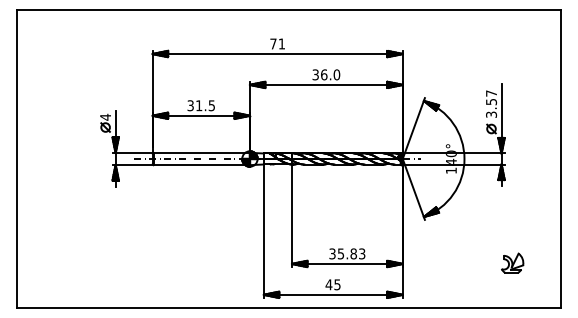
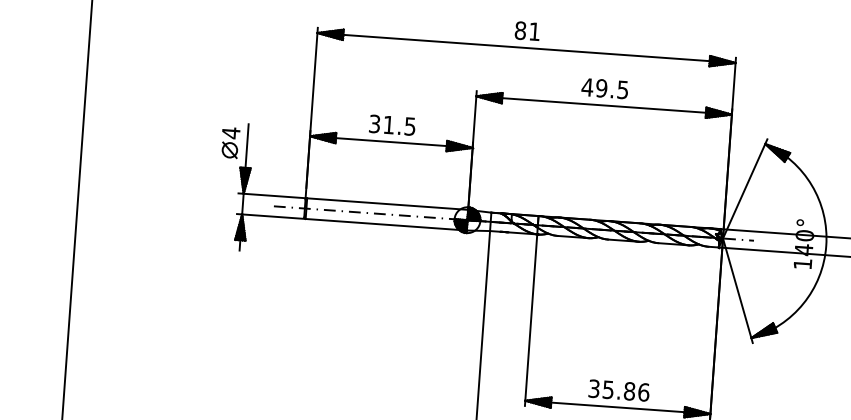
text: (273, 43) -> (520, 29), 71 -> 81
text: (326, 74) -> (605, 88), 36.0 -> 49.5
text: (362, 253) -> (644, 391), 35.83 -> 35.86

